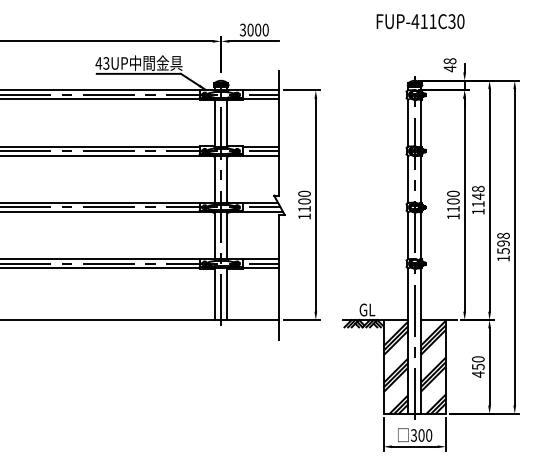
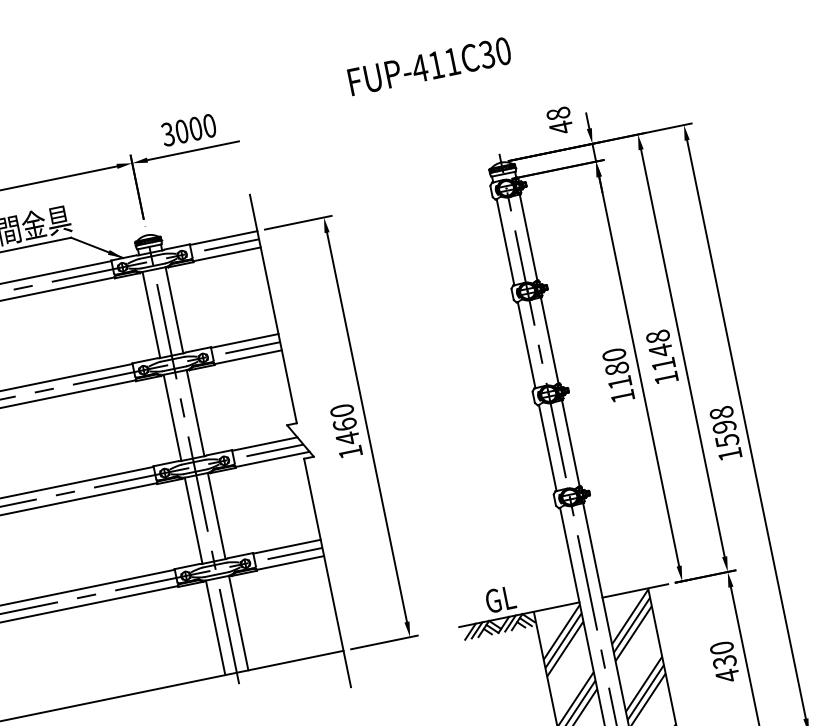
text: (420, 21) -> (429, 66), moved
text: (453, 201) -> (617, 368), 1100 -> 1180
text: (304, 205) -> (346, 432), 1100 -> 1460
text: (478, 366) -> (724, 661), 450 -> 430

